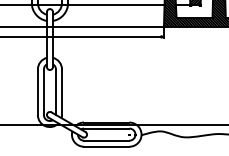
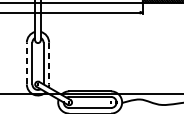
line: (37, 92) -> (26, 63), solid -> dashed
line: (62, 92) -> (49, 63), solid -> dashed

